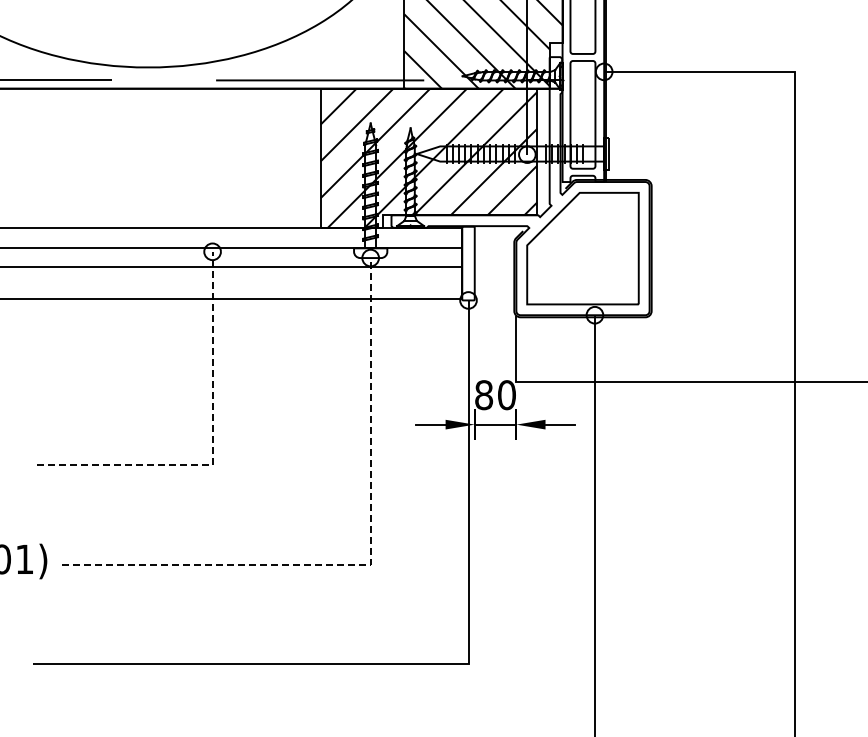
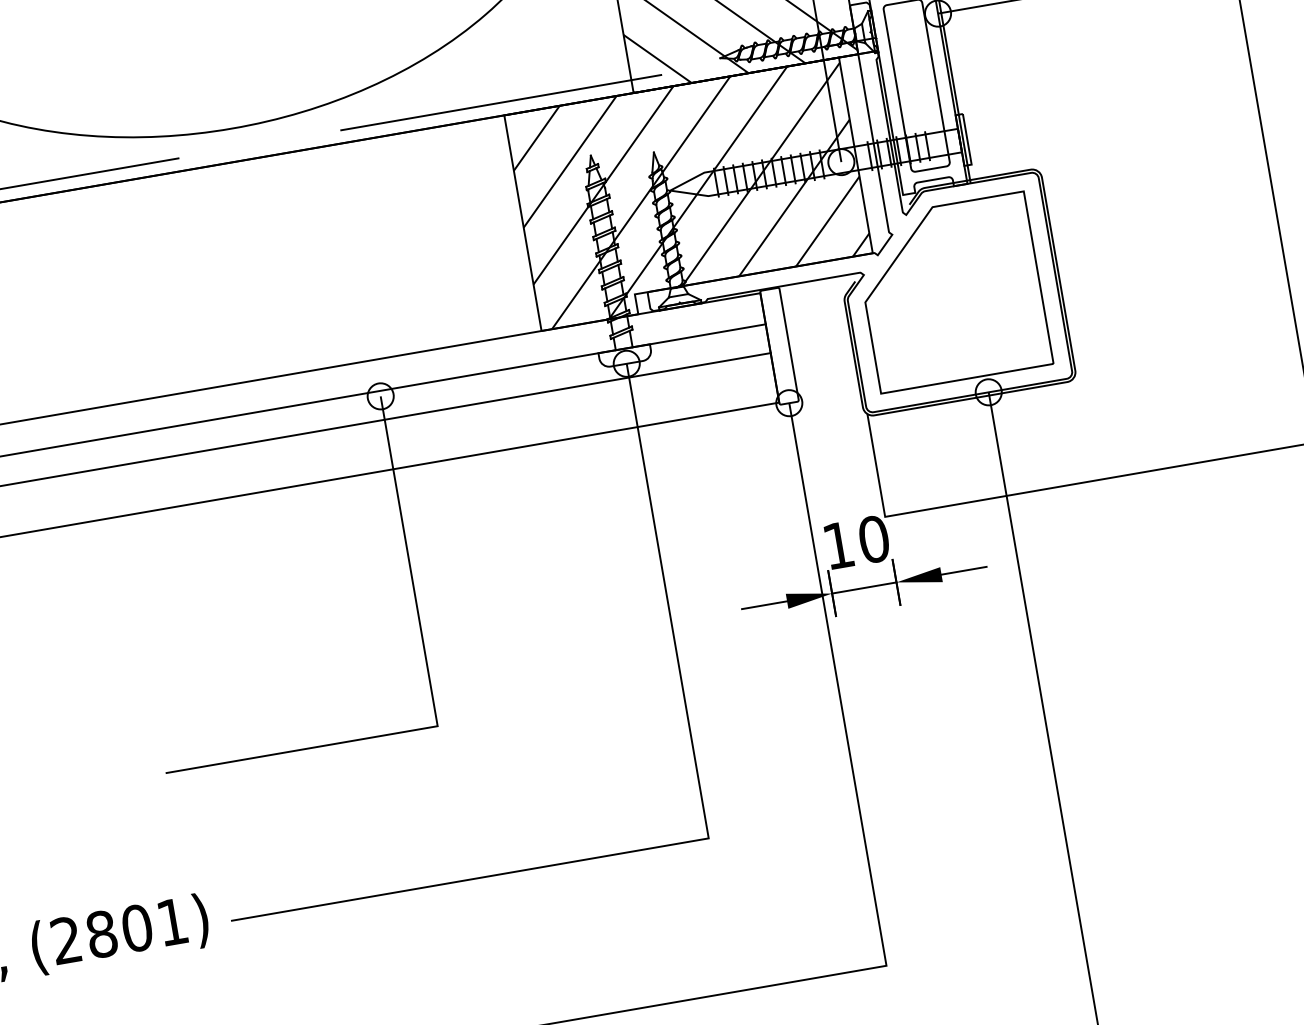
text: (484, 395) -> (839, 545), 80 -> 10
line: (212, 446) -> (432, 697), dashed -> solid
line: (369, 565) -> (707, 839), dashed -> solid

